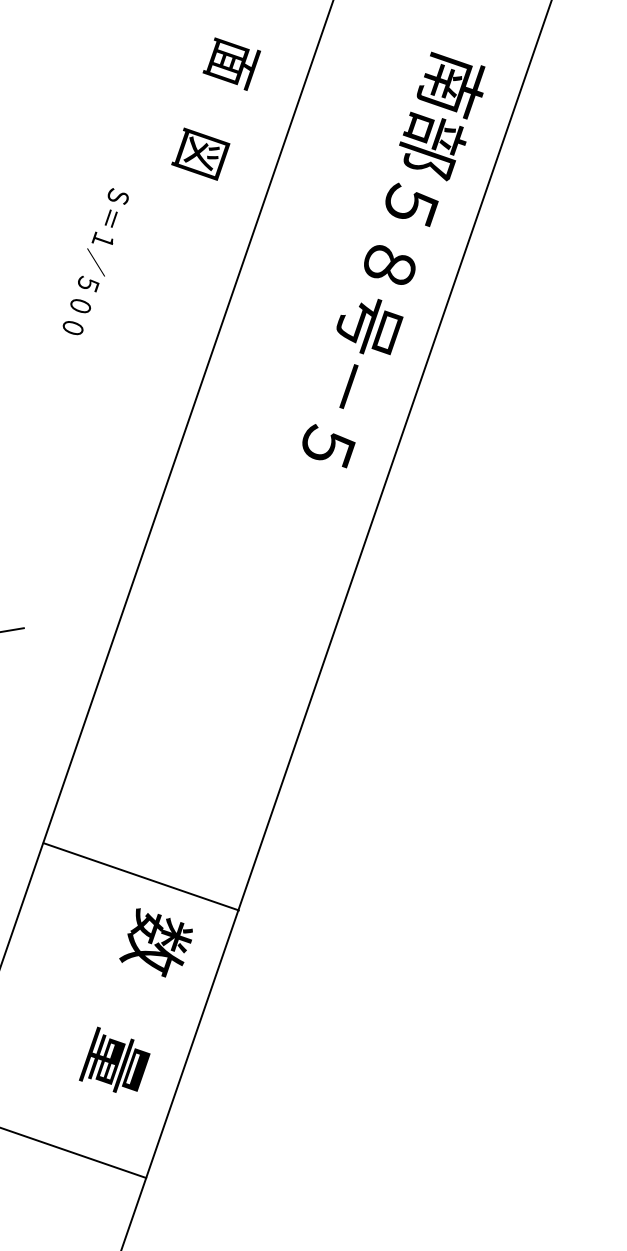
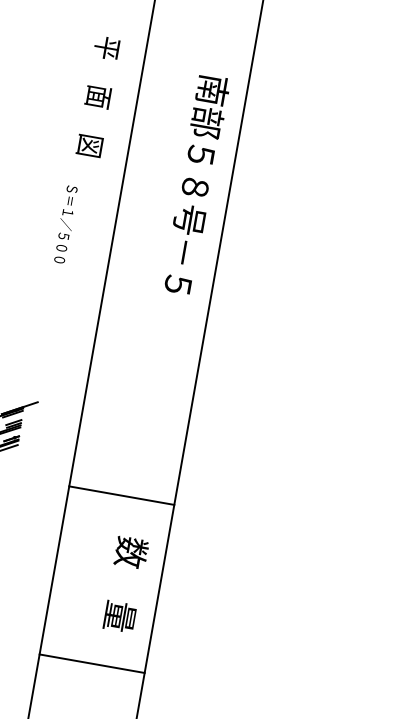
text: (95, 261) -> (65, 224), moved
line: (140, 876) -> (121, 495), moved

